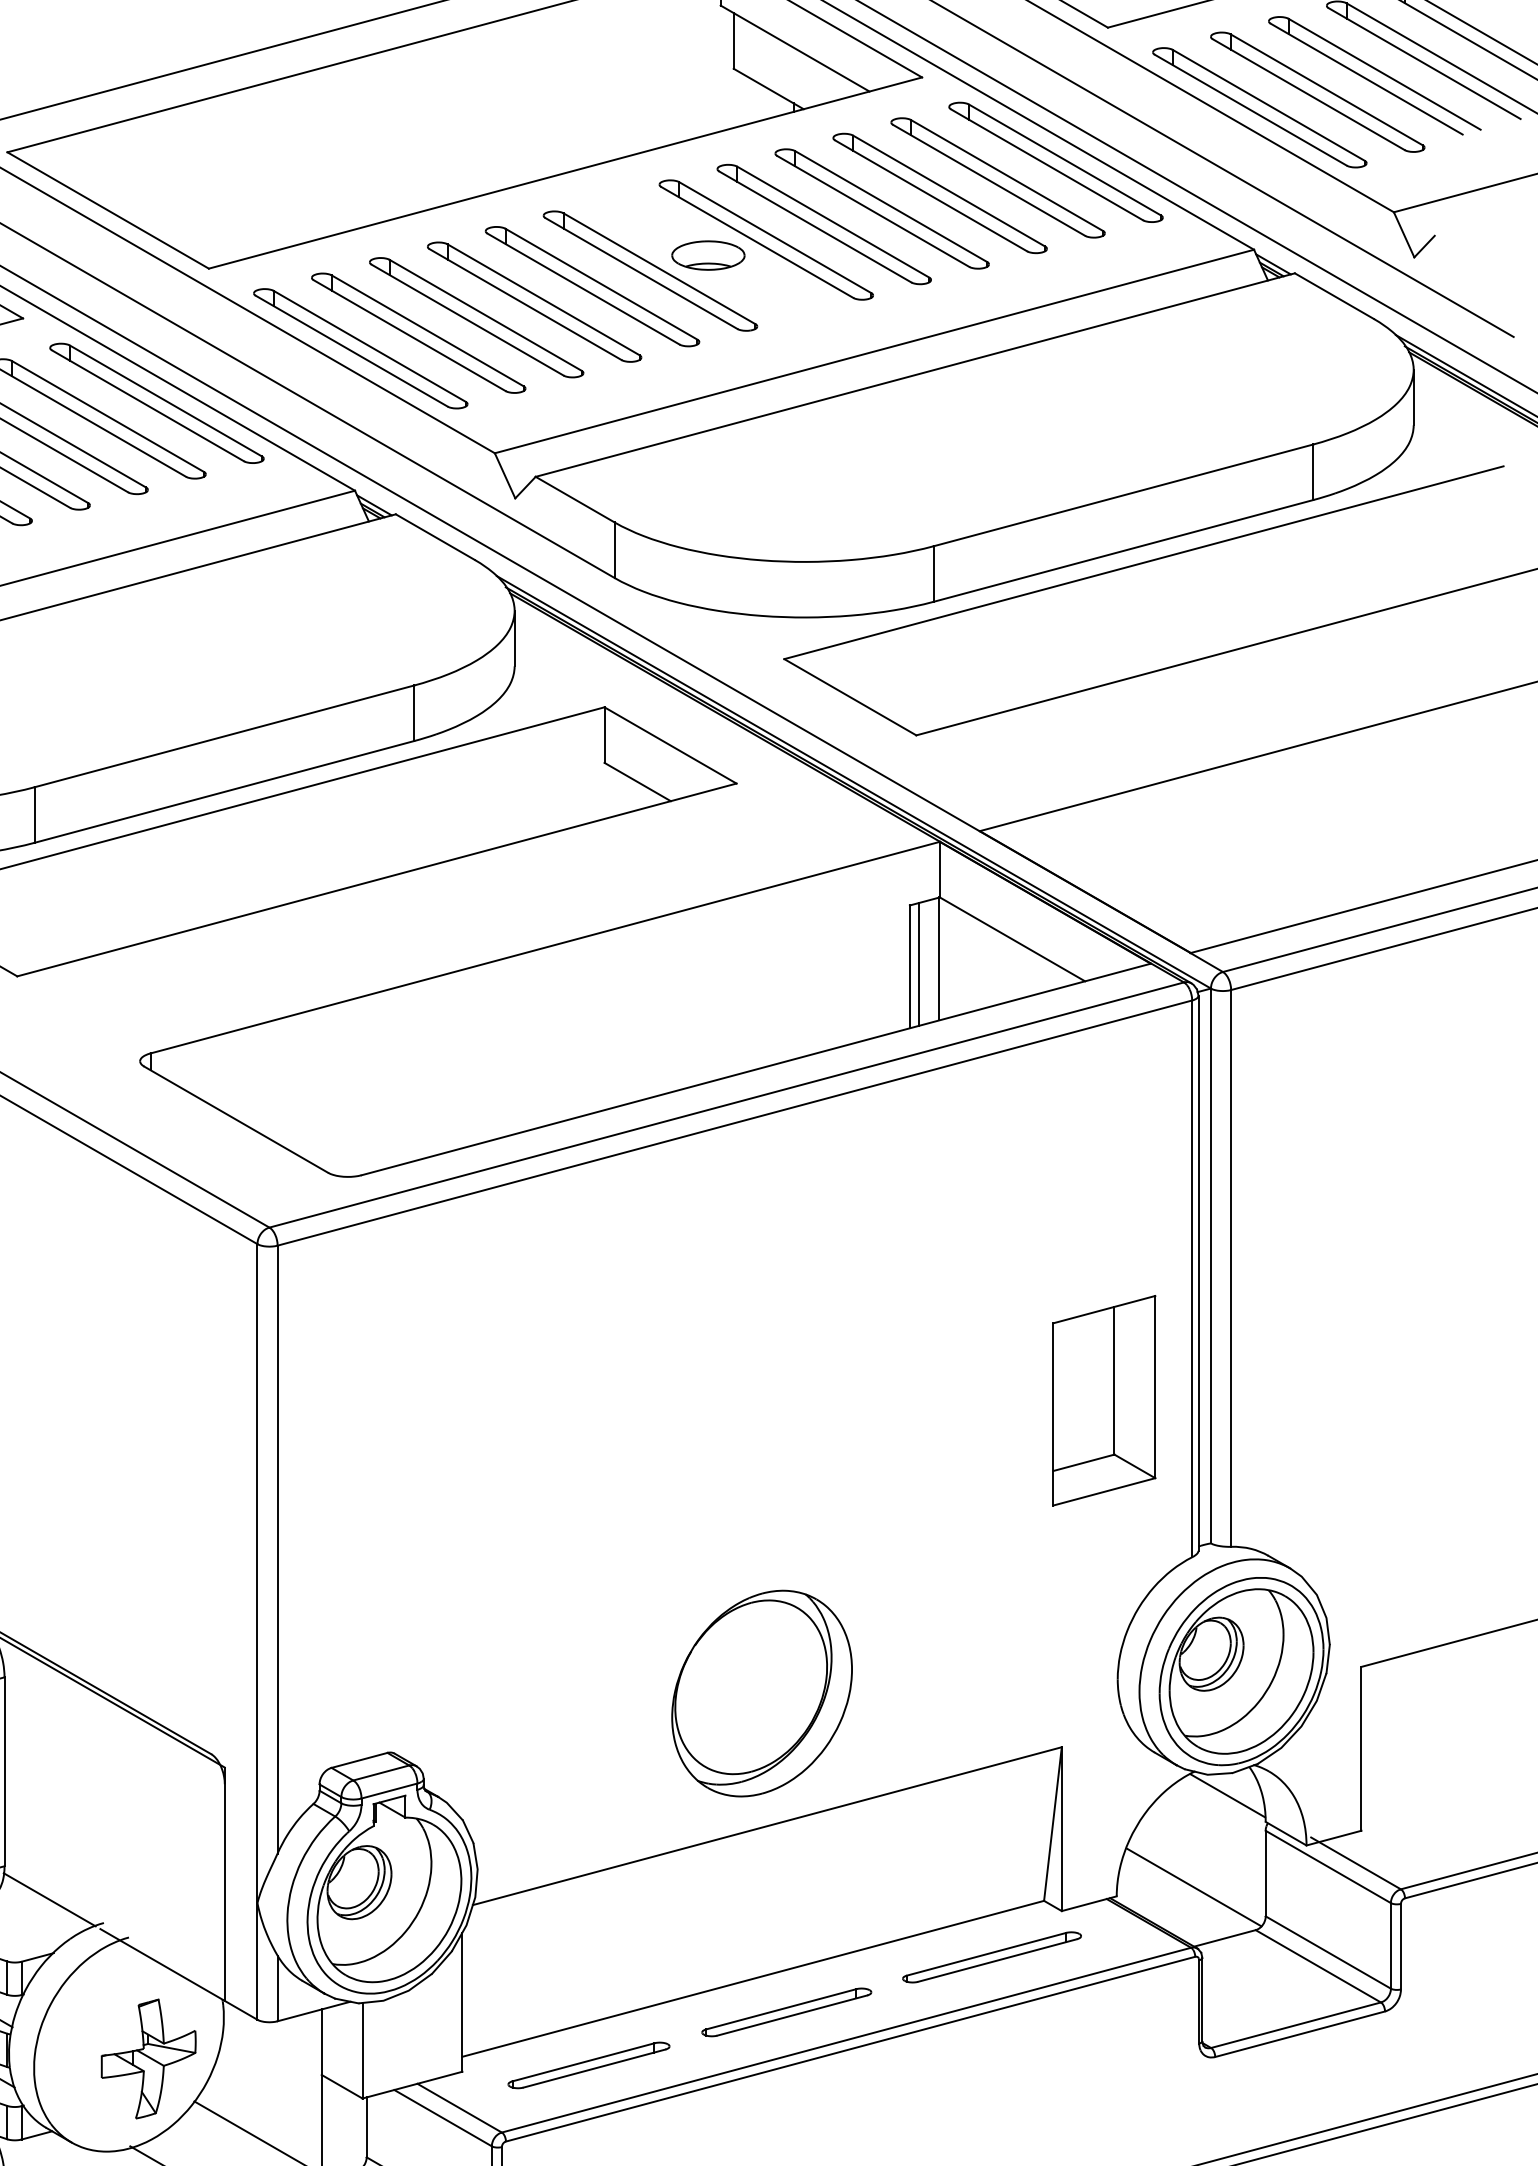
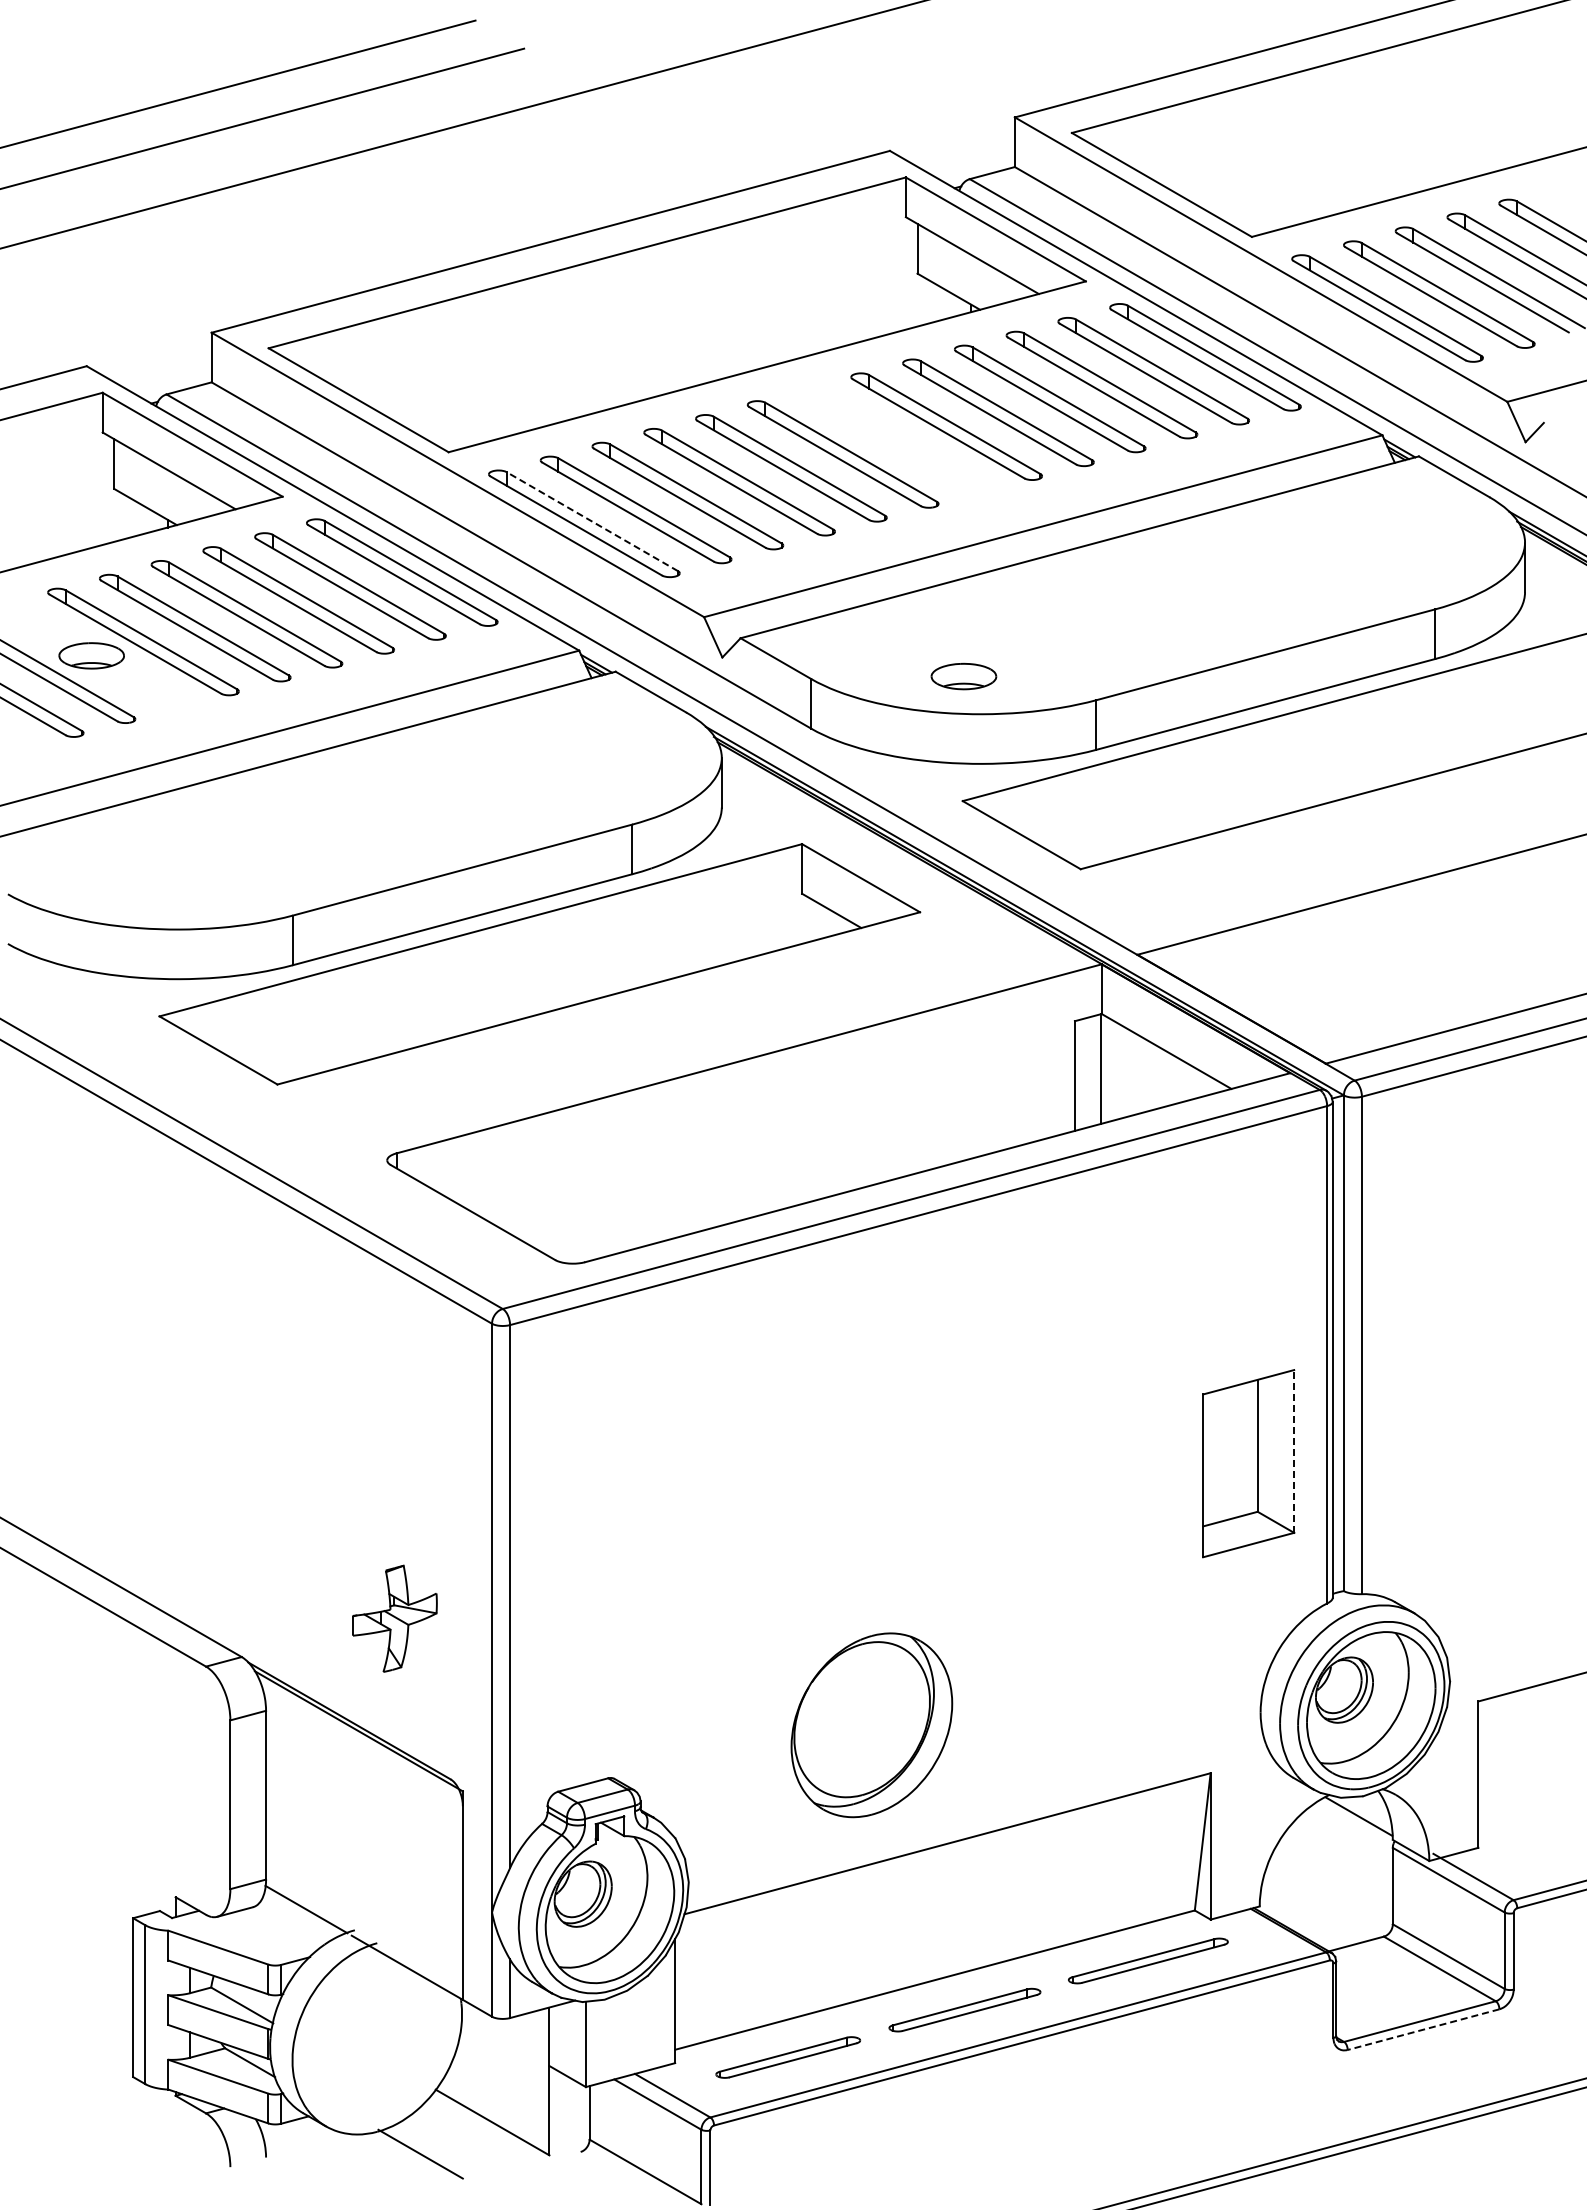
part: (707, 255) -> (963, 676), moved
line: (369, 346) -> (592, 521), solid -> dashed
line: (919, 964) -> (1083, 1073), removed
line: (1155, 1386) -> (1294, 1450), solid -> dashed
part: (761, 1693) -> (871, 1725), moved
line: (1193, 1887) -> (1328, 1898), removed
line: (1300, 2034) -> (1423, 2029), solid -> dashed
part: (148, 2058) -> (394, 1618), moved

